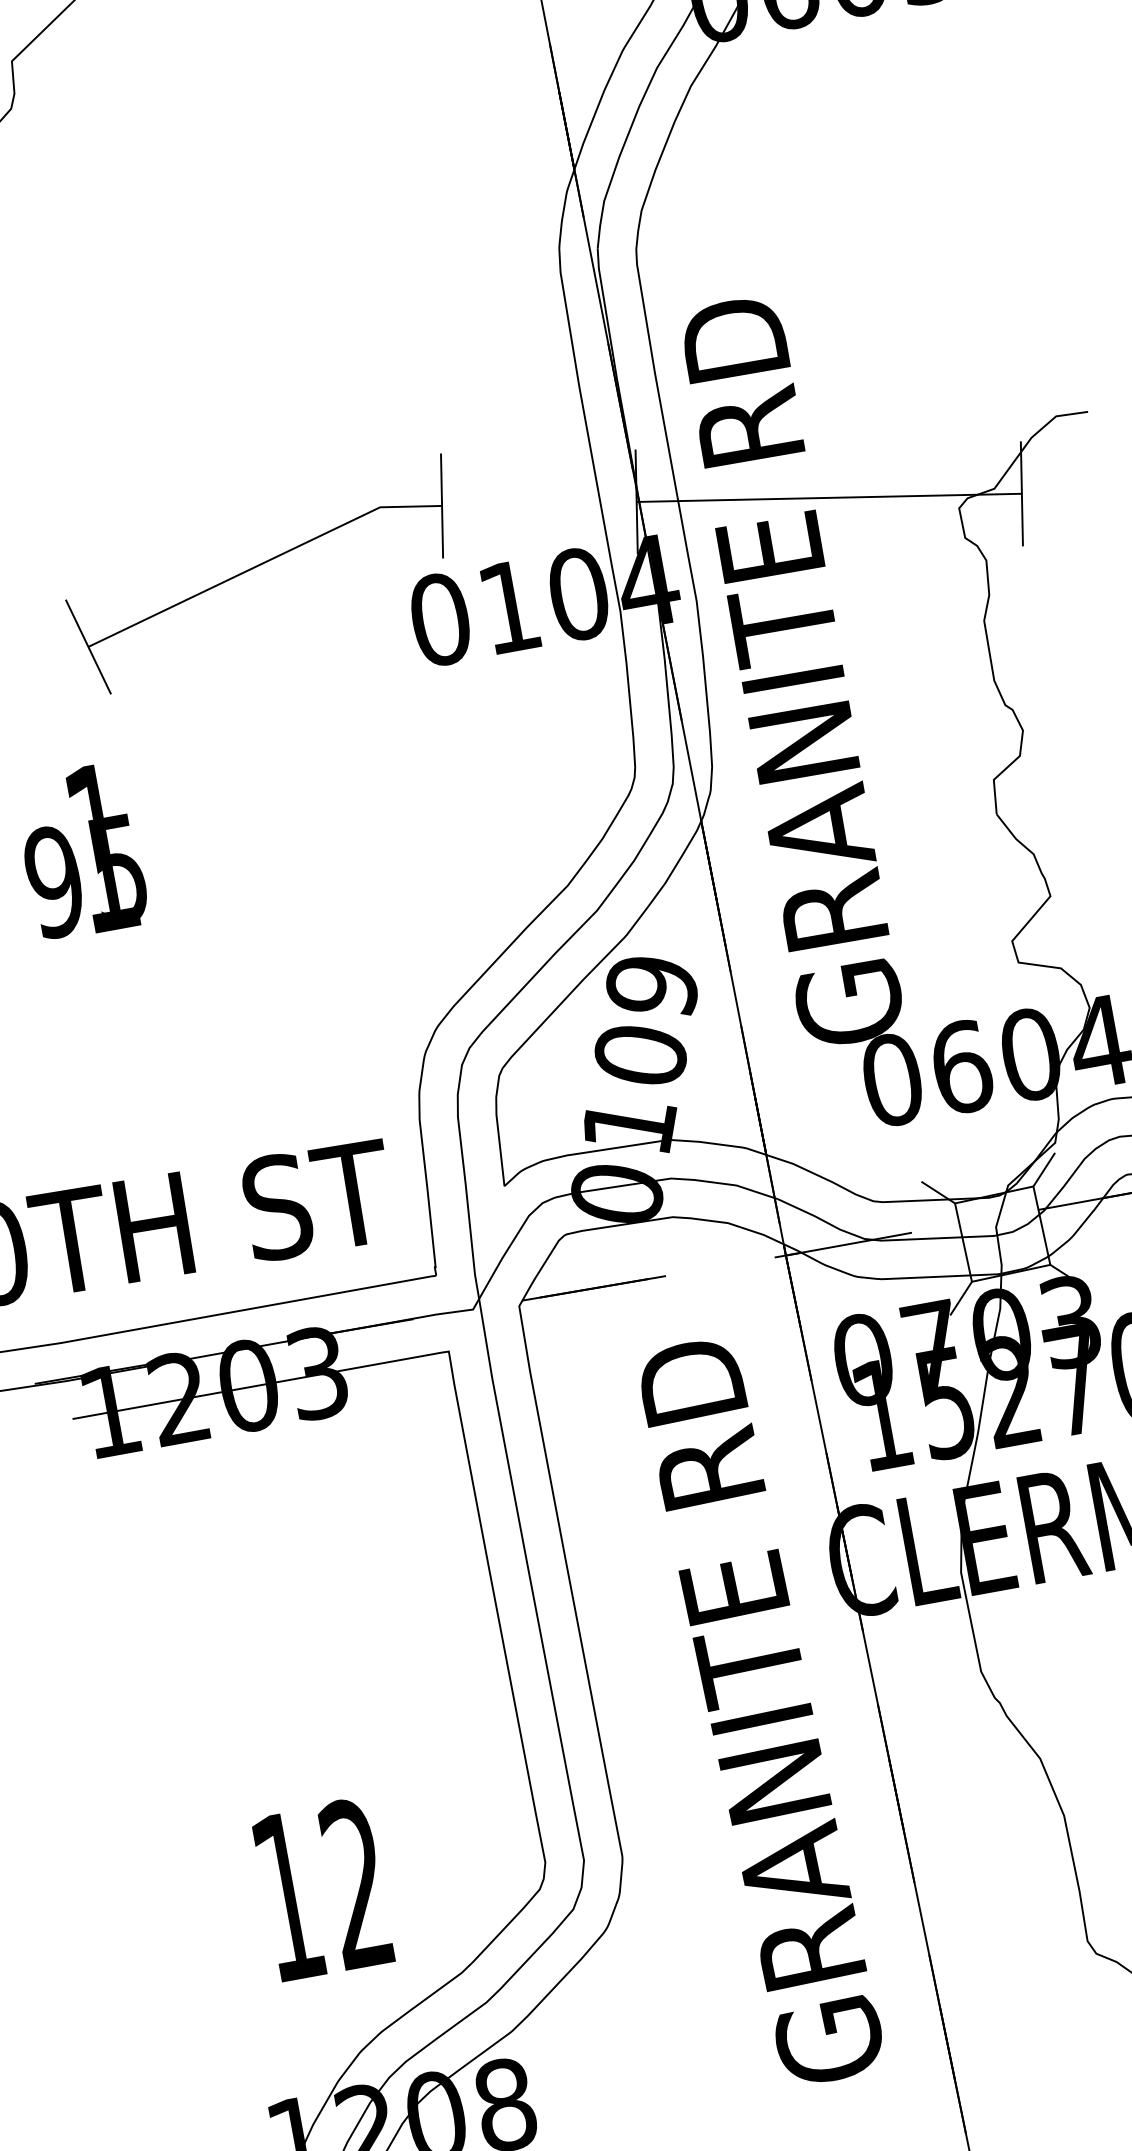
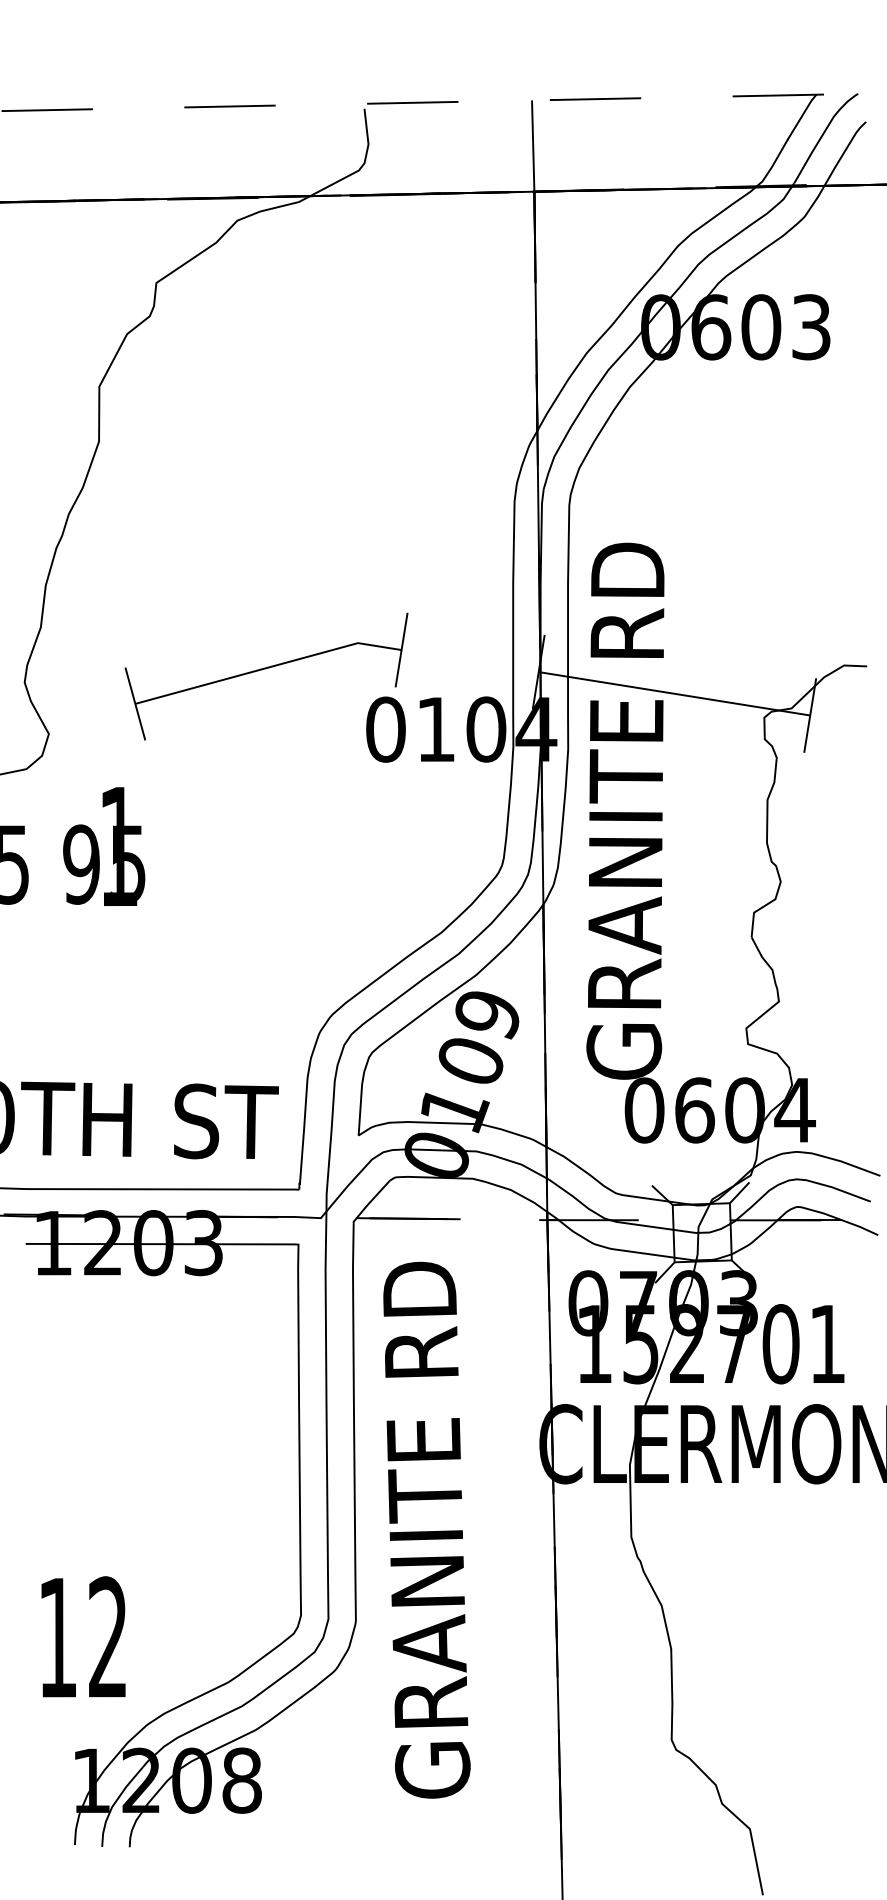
text: (760, 1710) -> (426, 1529), moved
text: (322, 1888) -> (83, 1636), moved

